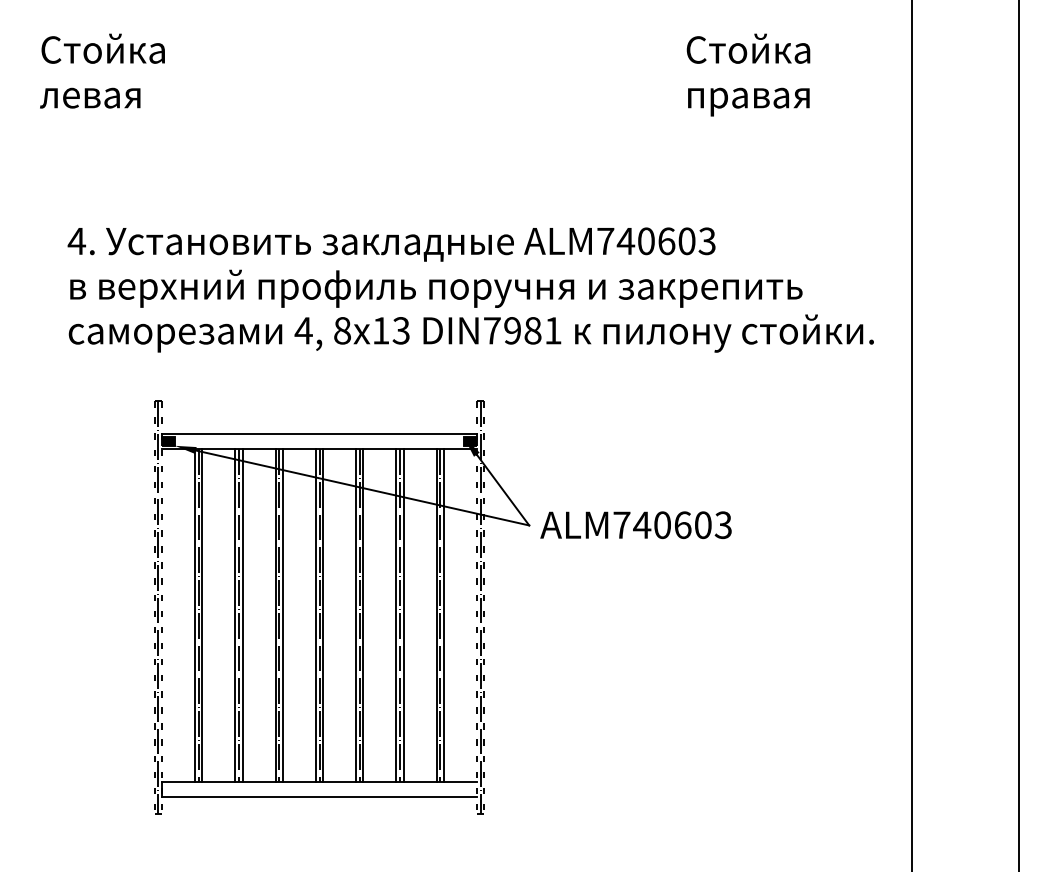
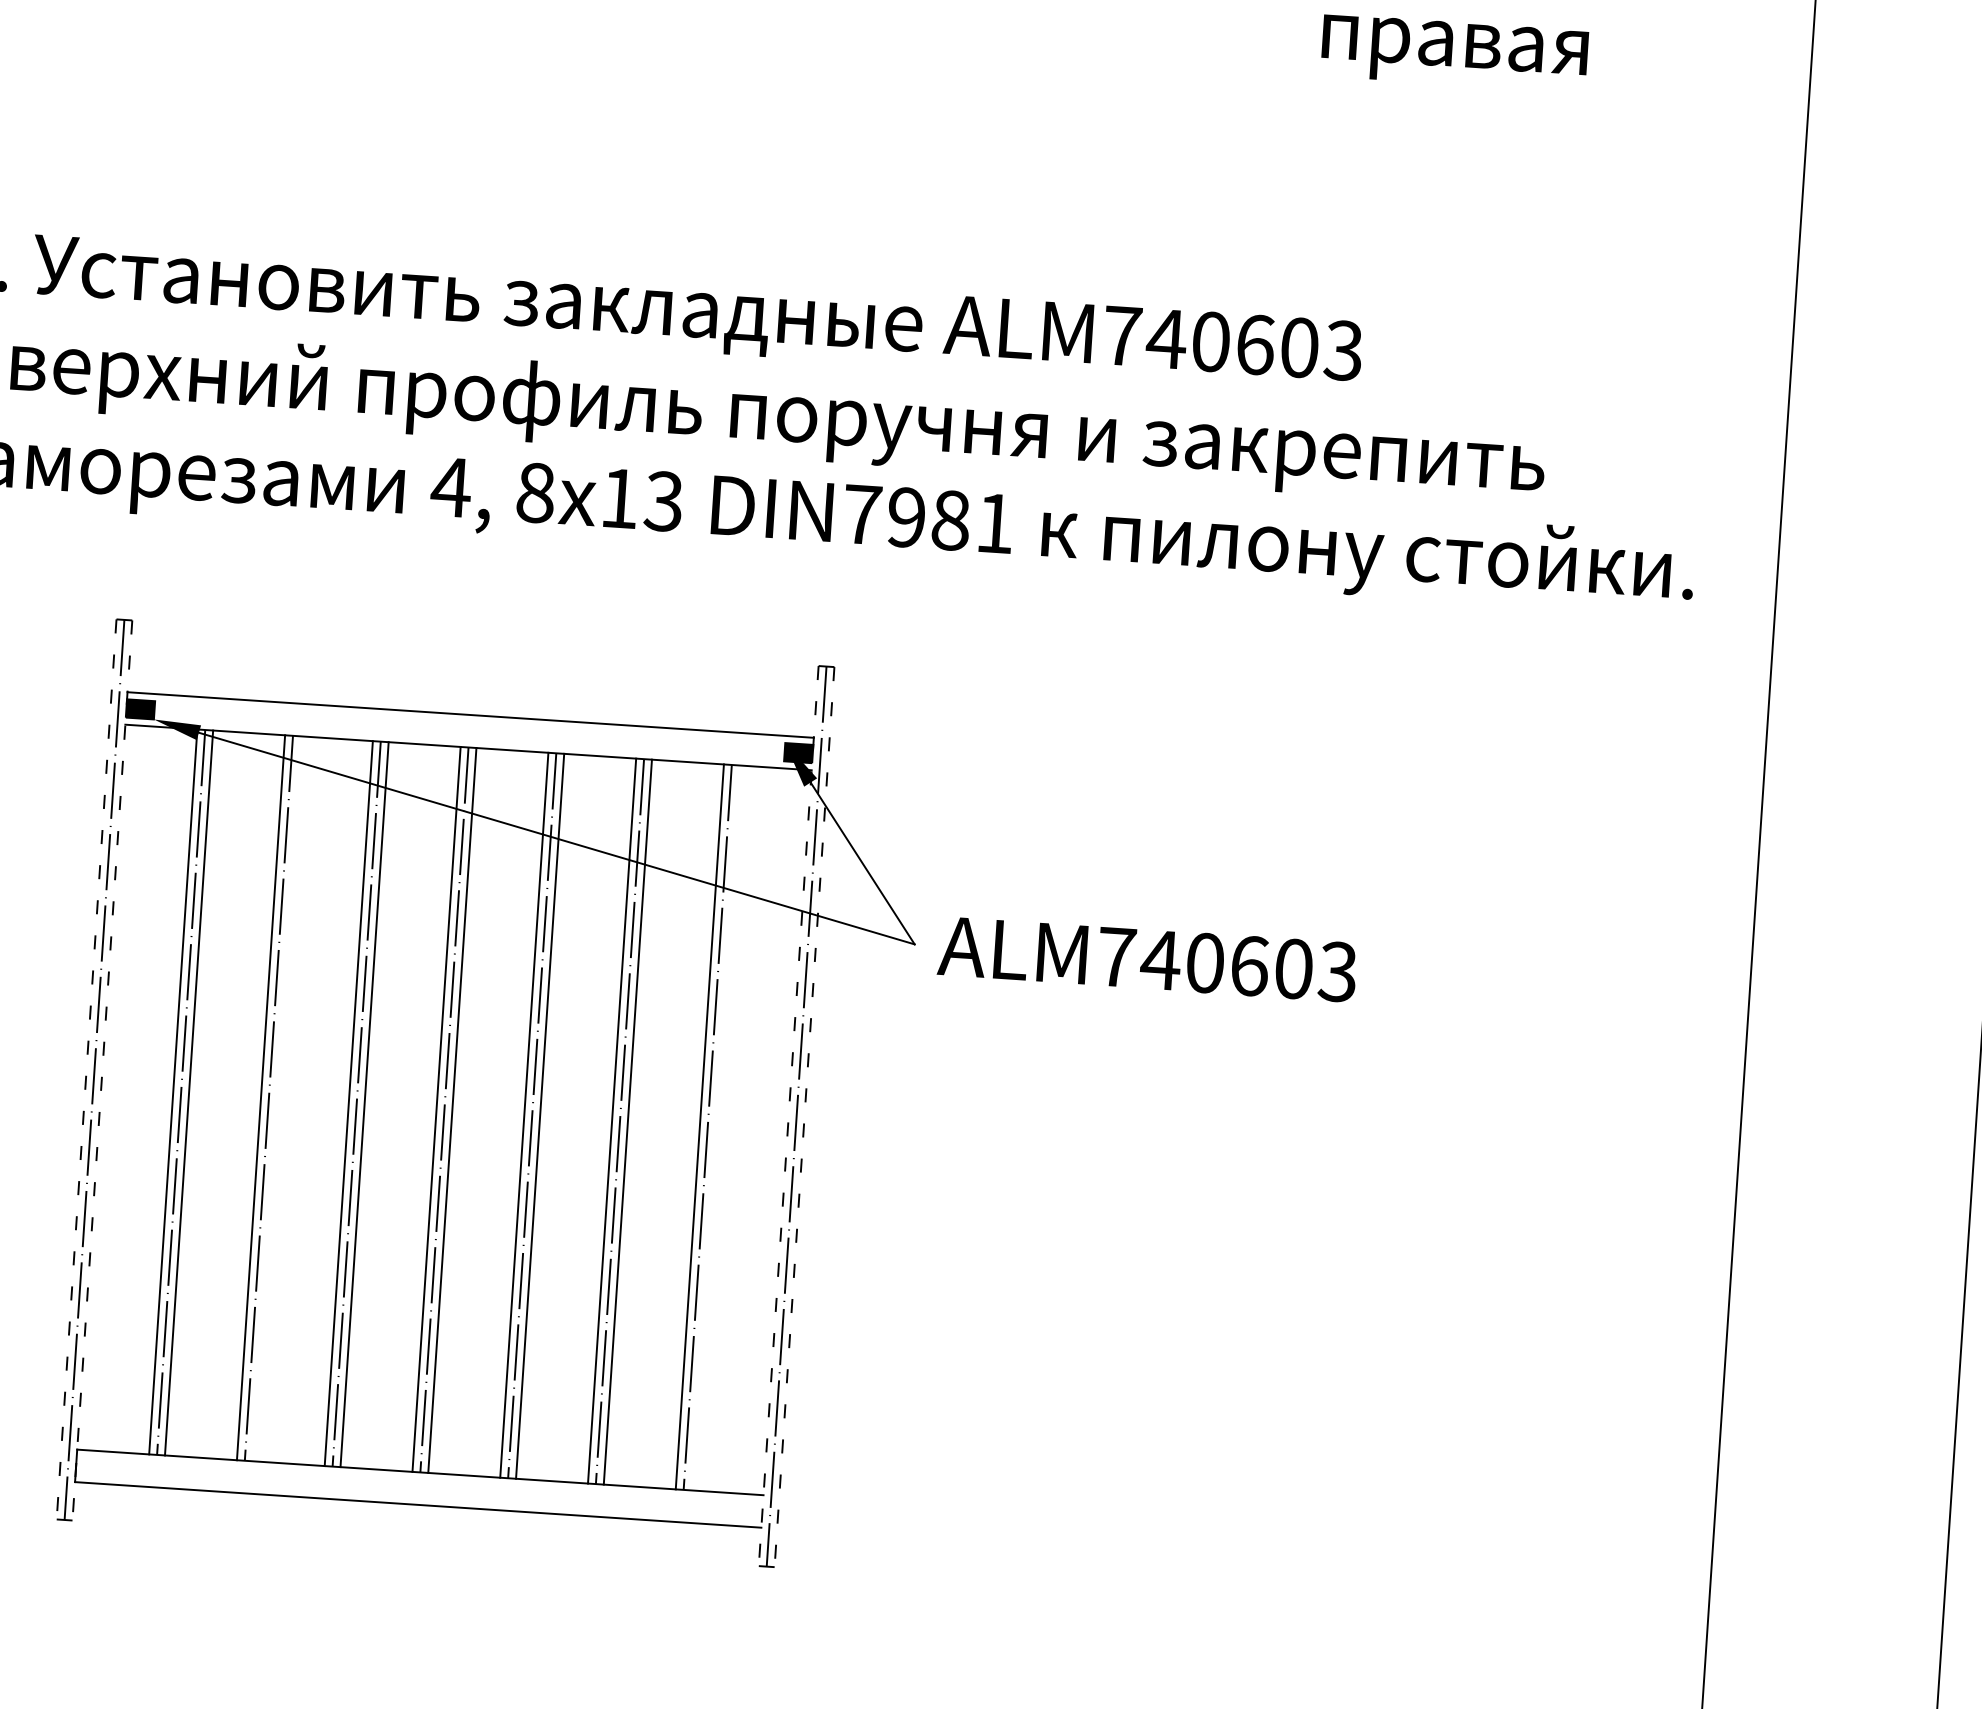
line: (242, 615) -> (276, 1099), removed
line: (443, 615) -> (714, 1128), removed

